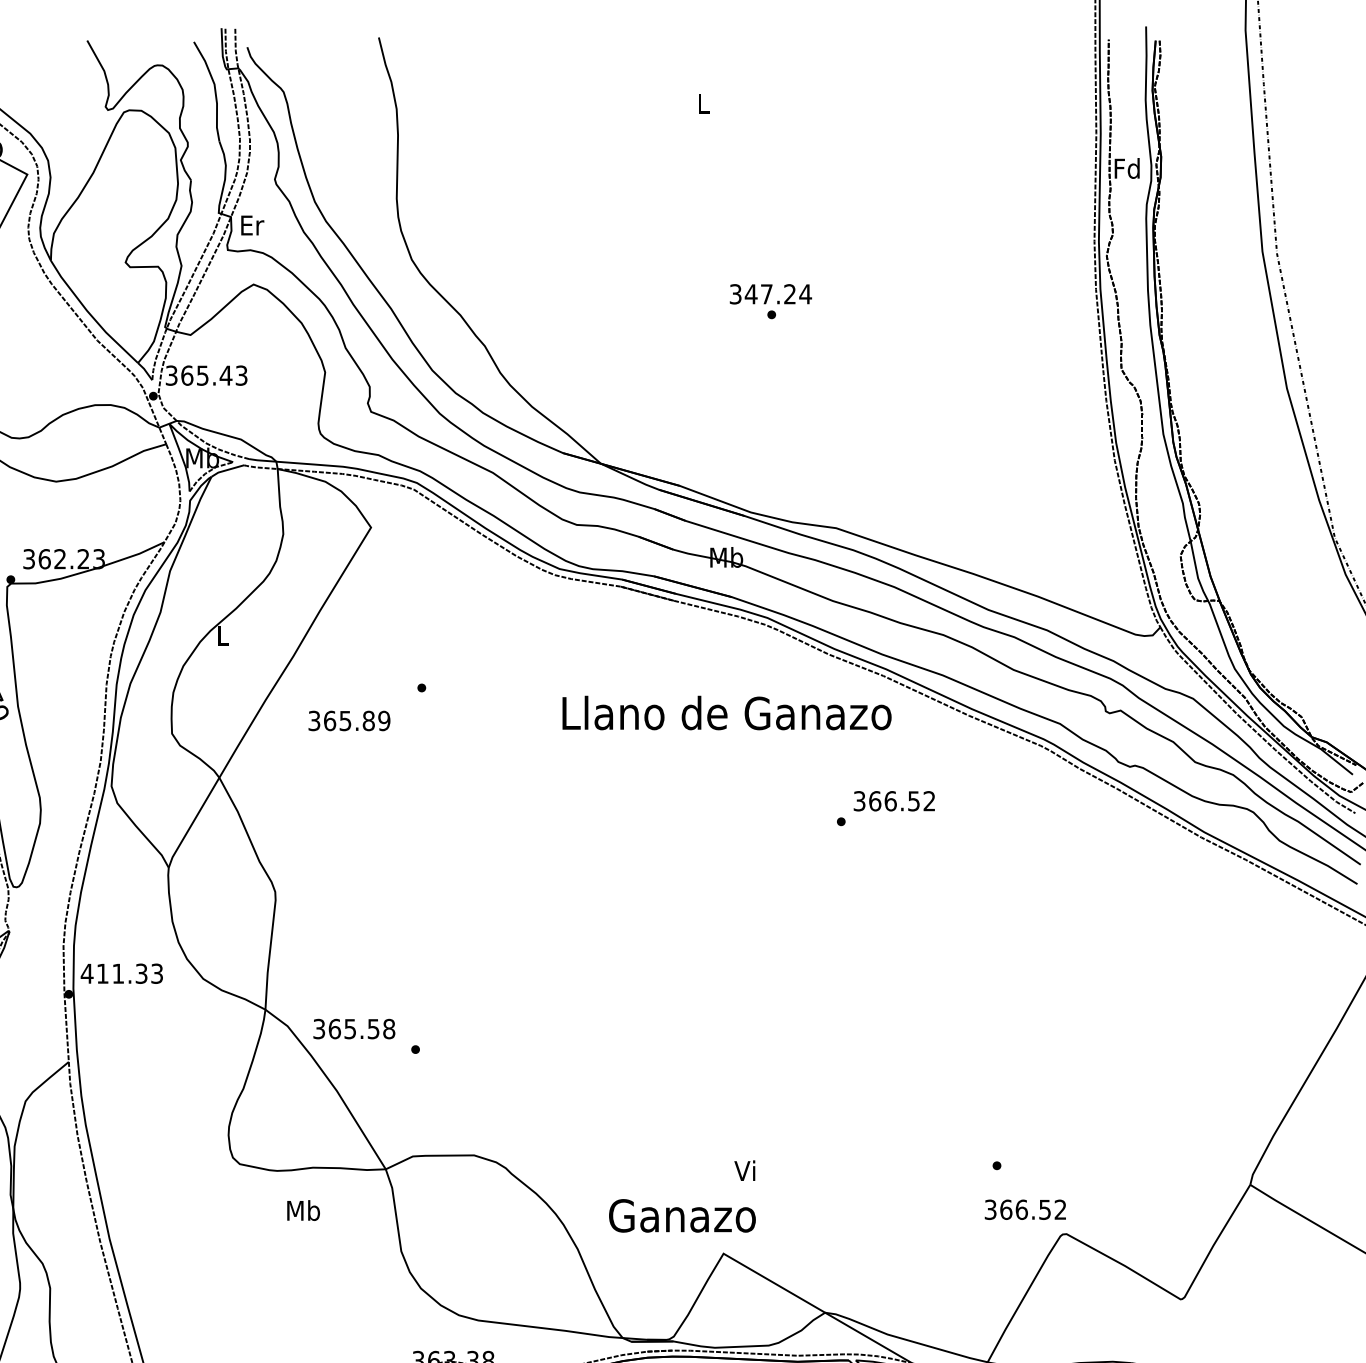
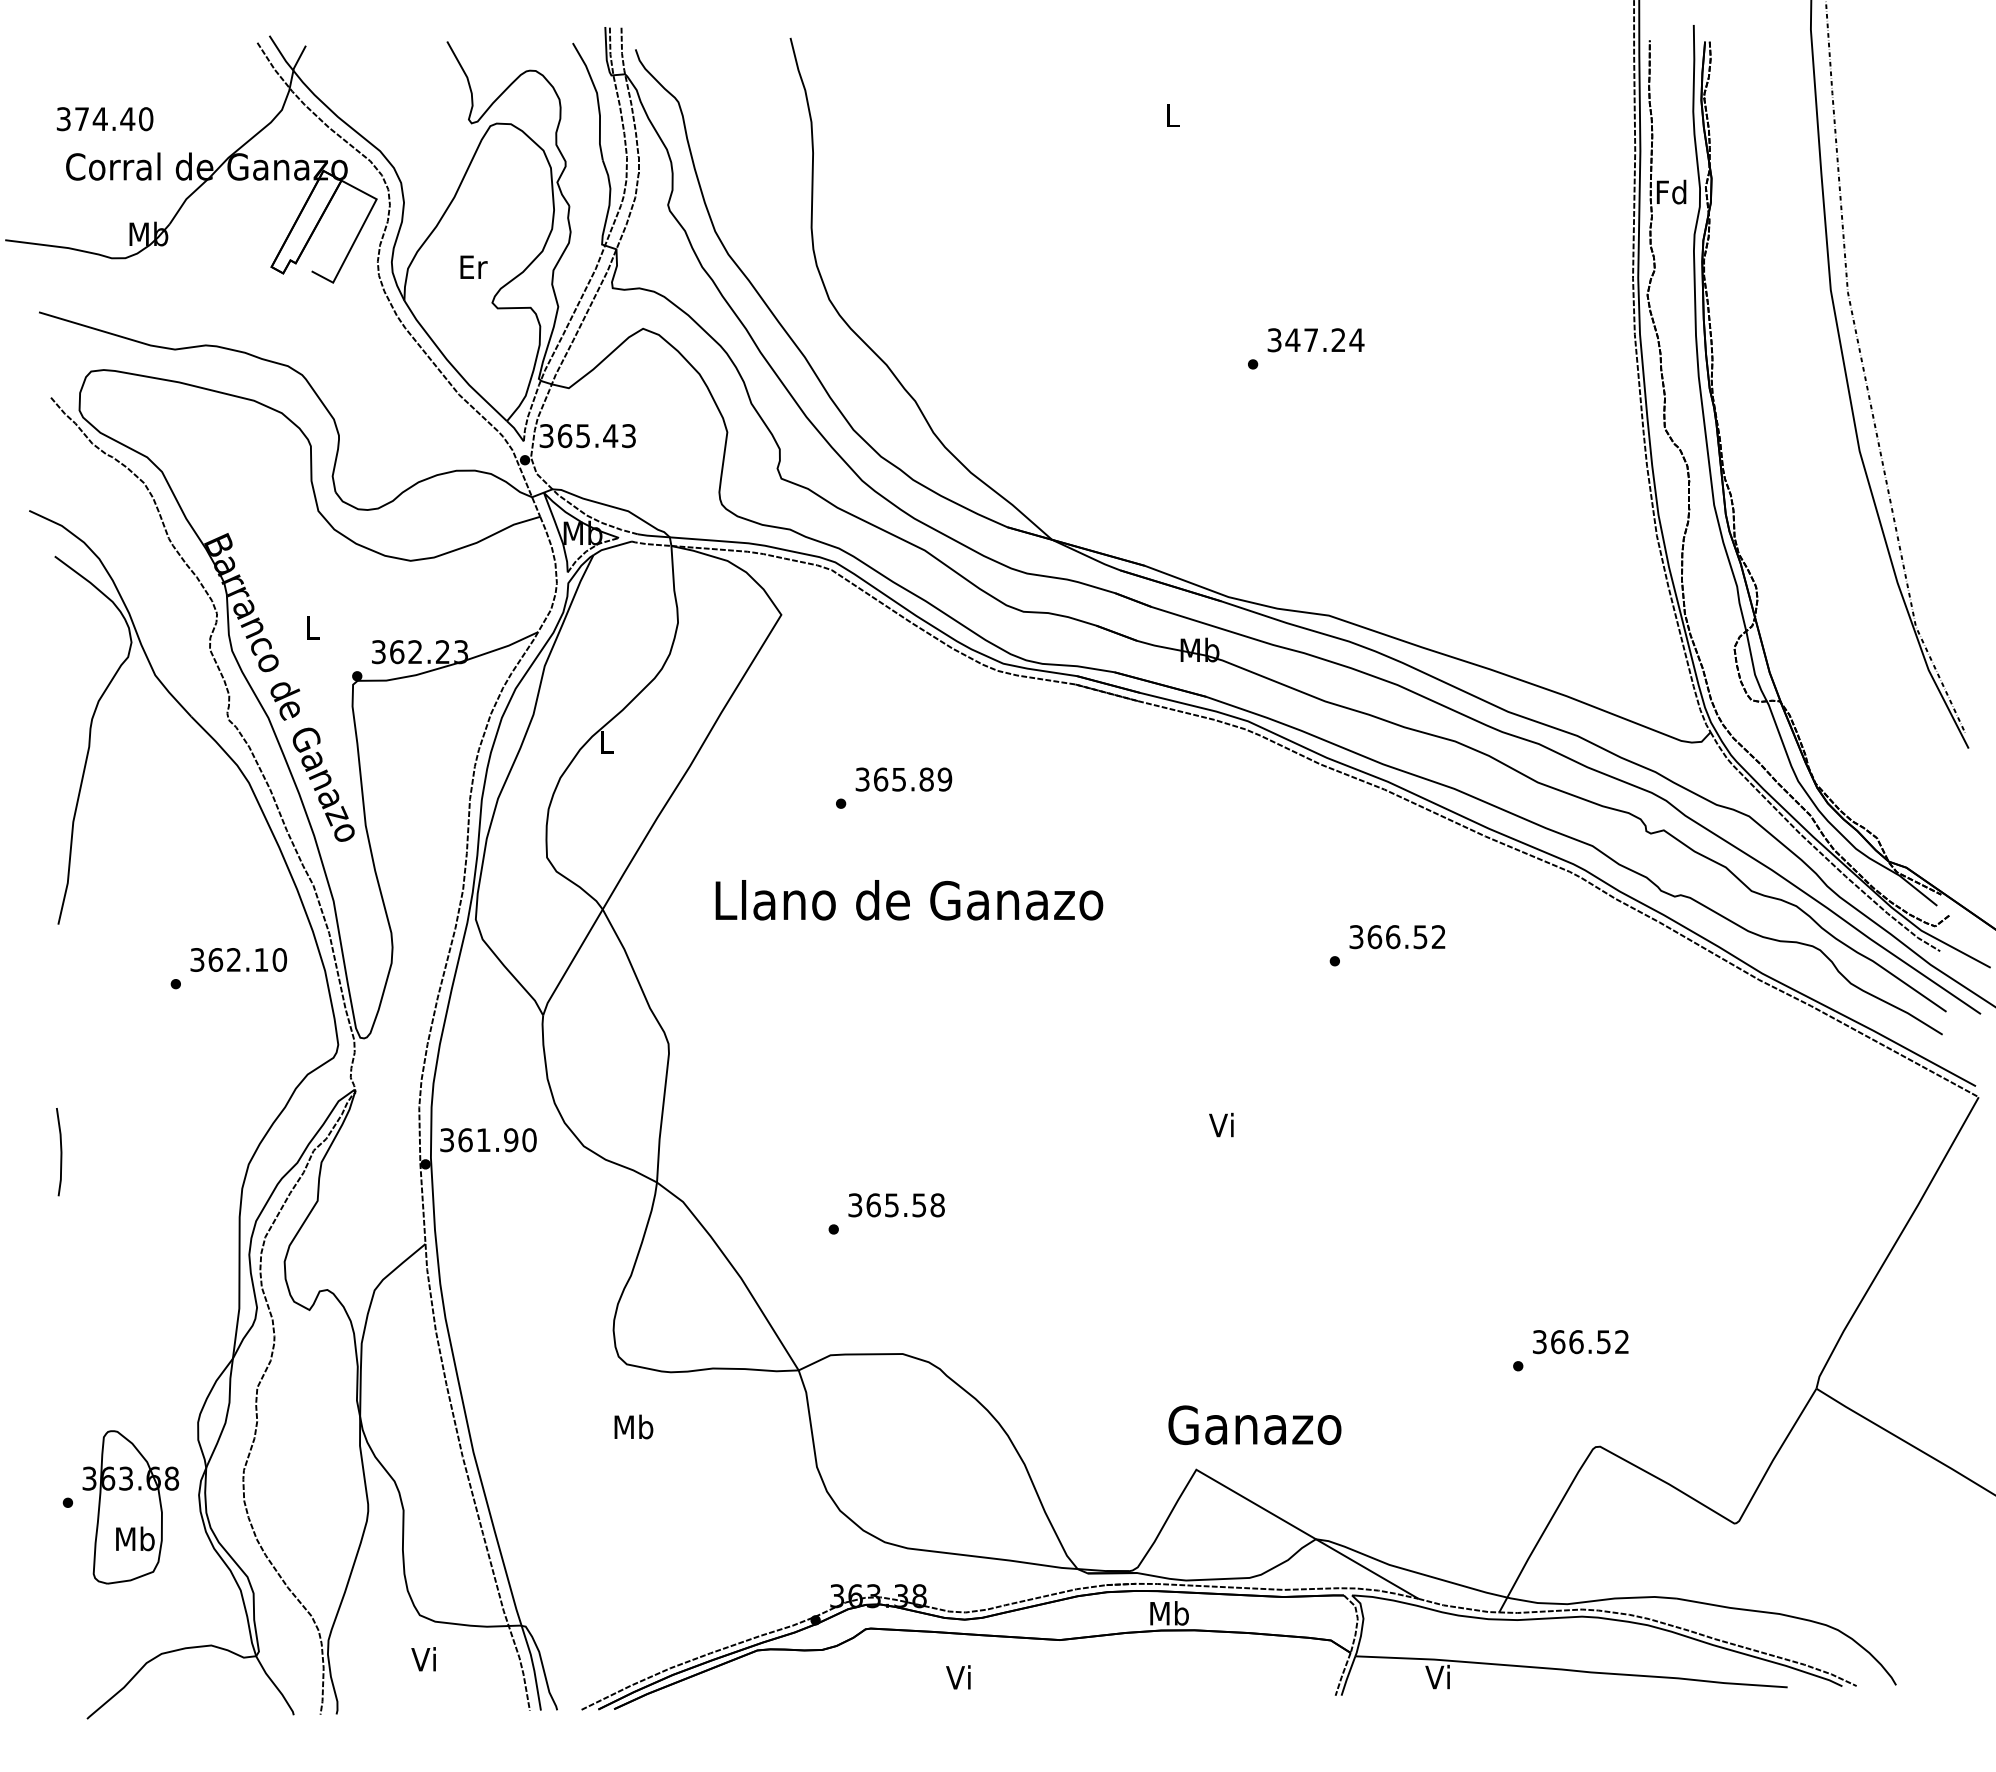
text: (252, 224) -> (473, 266), moved
text: (770, 294) -> (1315, 340), moved
text: (727, 713) -> (909, 900), moved
text: (349, 720) -> (903, 779), moved
text: (121, 974) -> (487, 1140), 411.33 -> 361.90
text: (354, 1029) -> (896, 1205), moved
text: (744, 1170) -> (1221, 1124), moved
text: (303, 1210) -> (633, 1426), moved
text: (1025, 1210) -> (1580, 1342), moved
text: (682, 1215) -> (1254, 1424), moved

